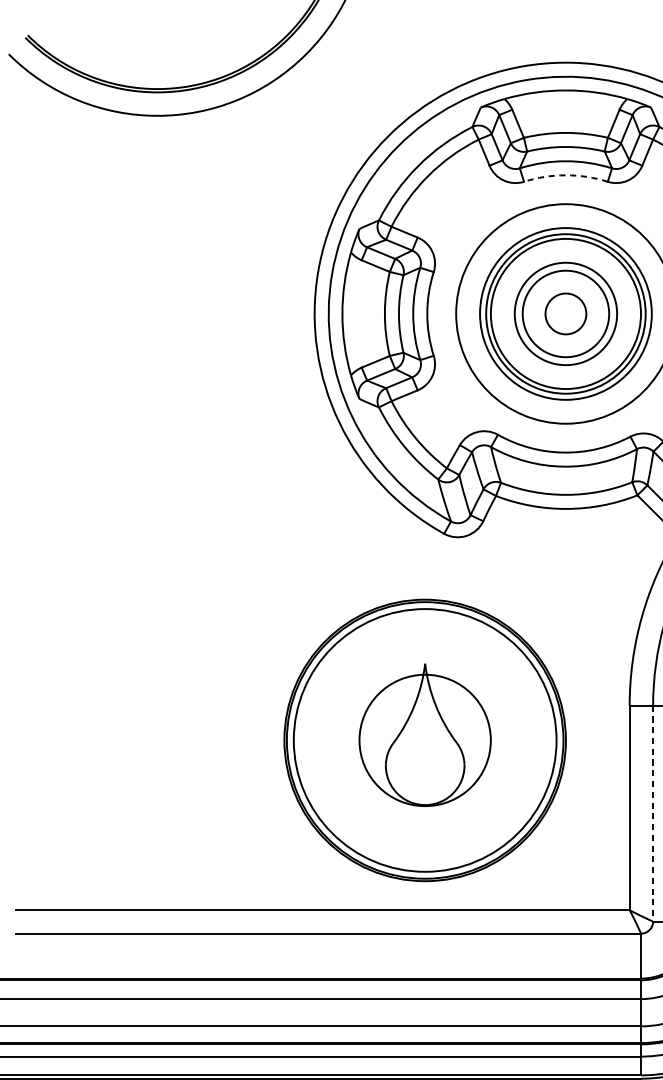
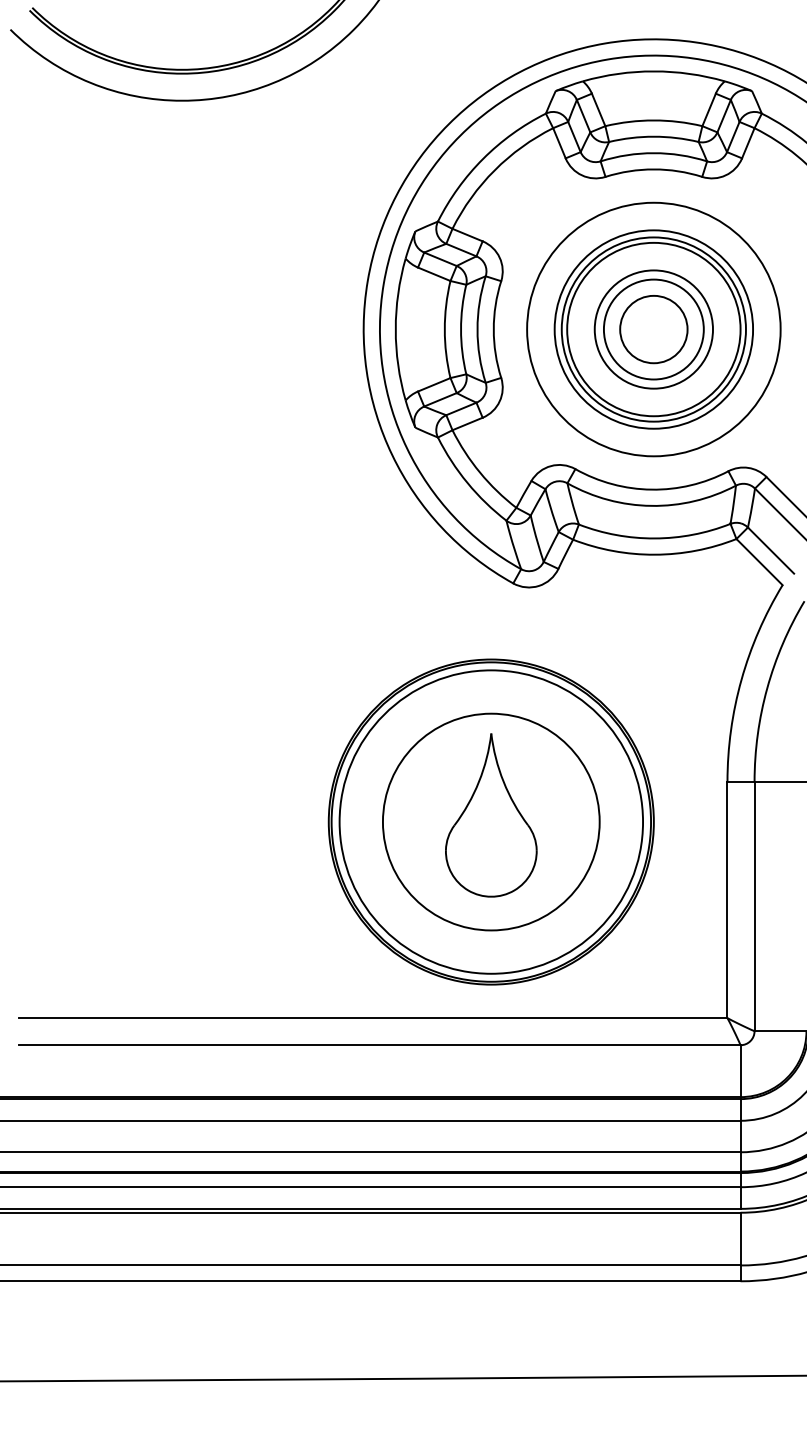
arc: (565, 175) -> (653, 169), dashed -> solid
circle: (565, 313) -> (653, 329), size x1.43
circle: (424, 739) -> (490, 821), size x1.43
line: (653, 813) -> (754, 906), dashed -> solid

